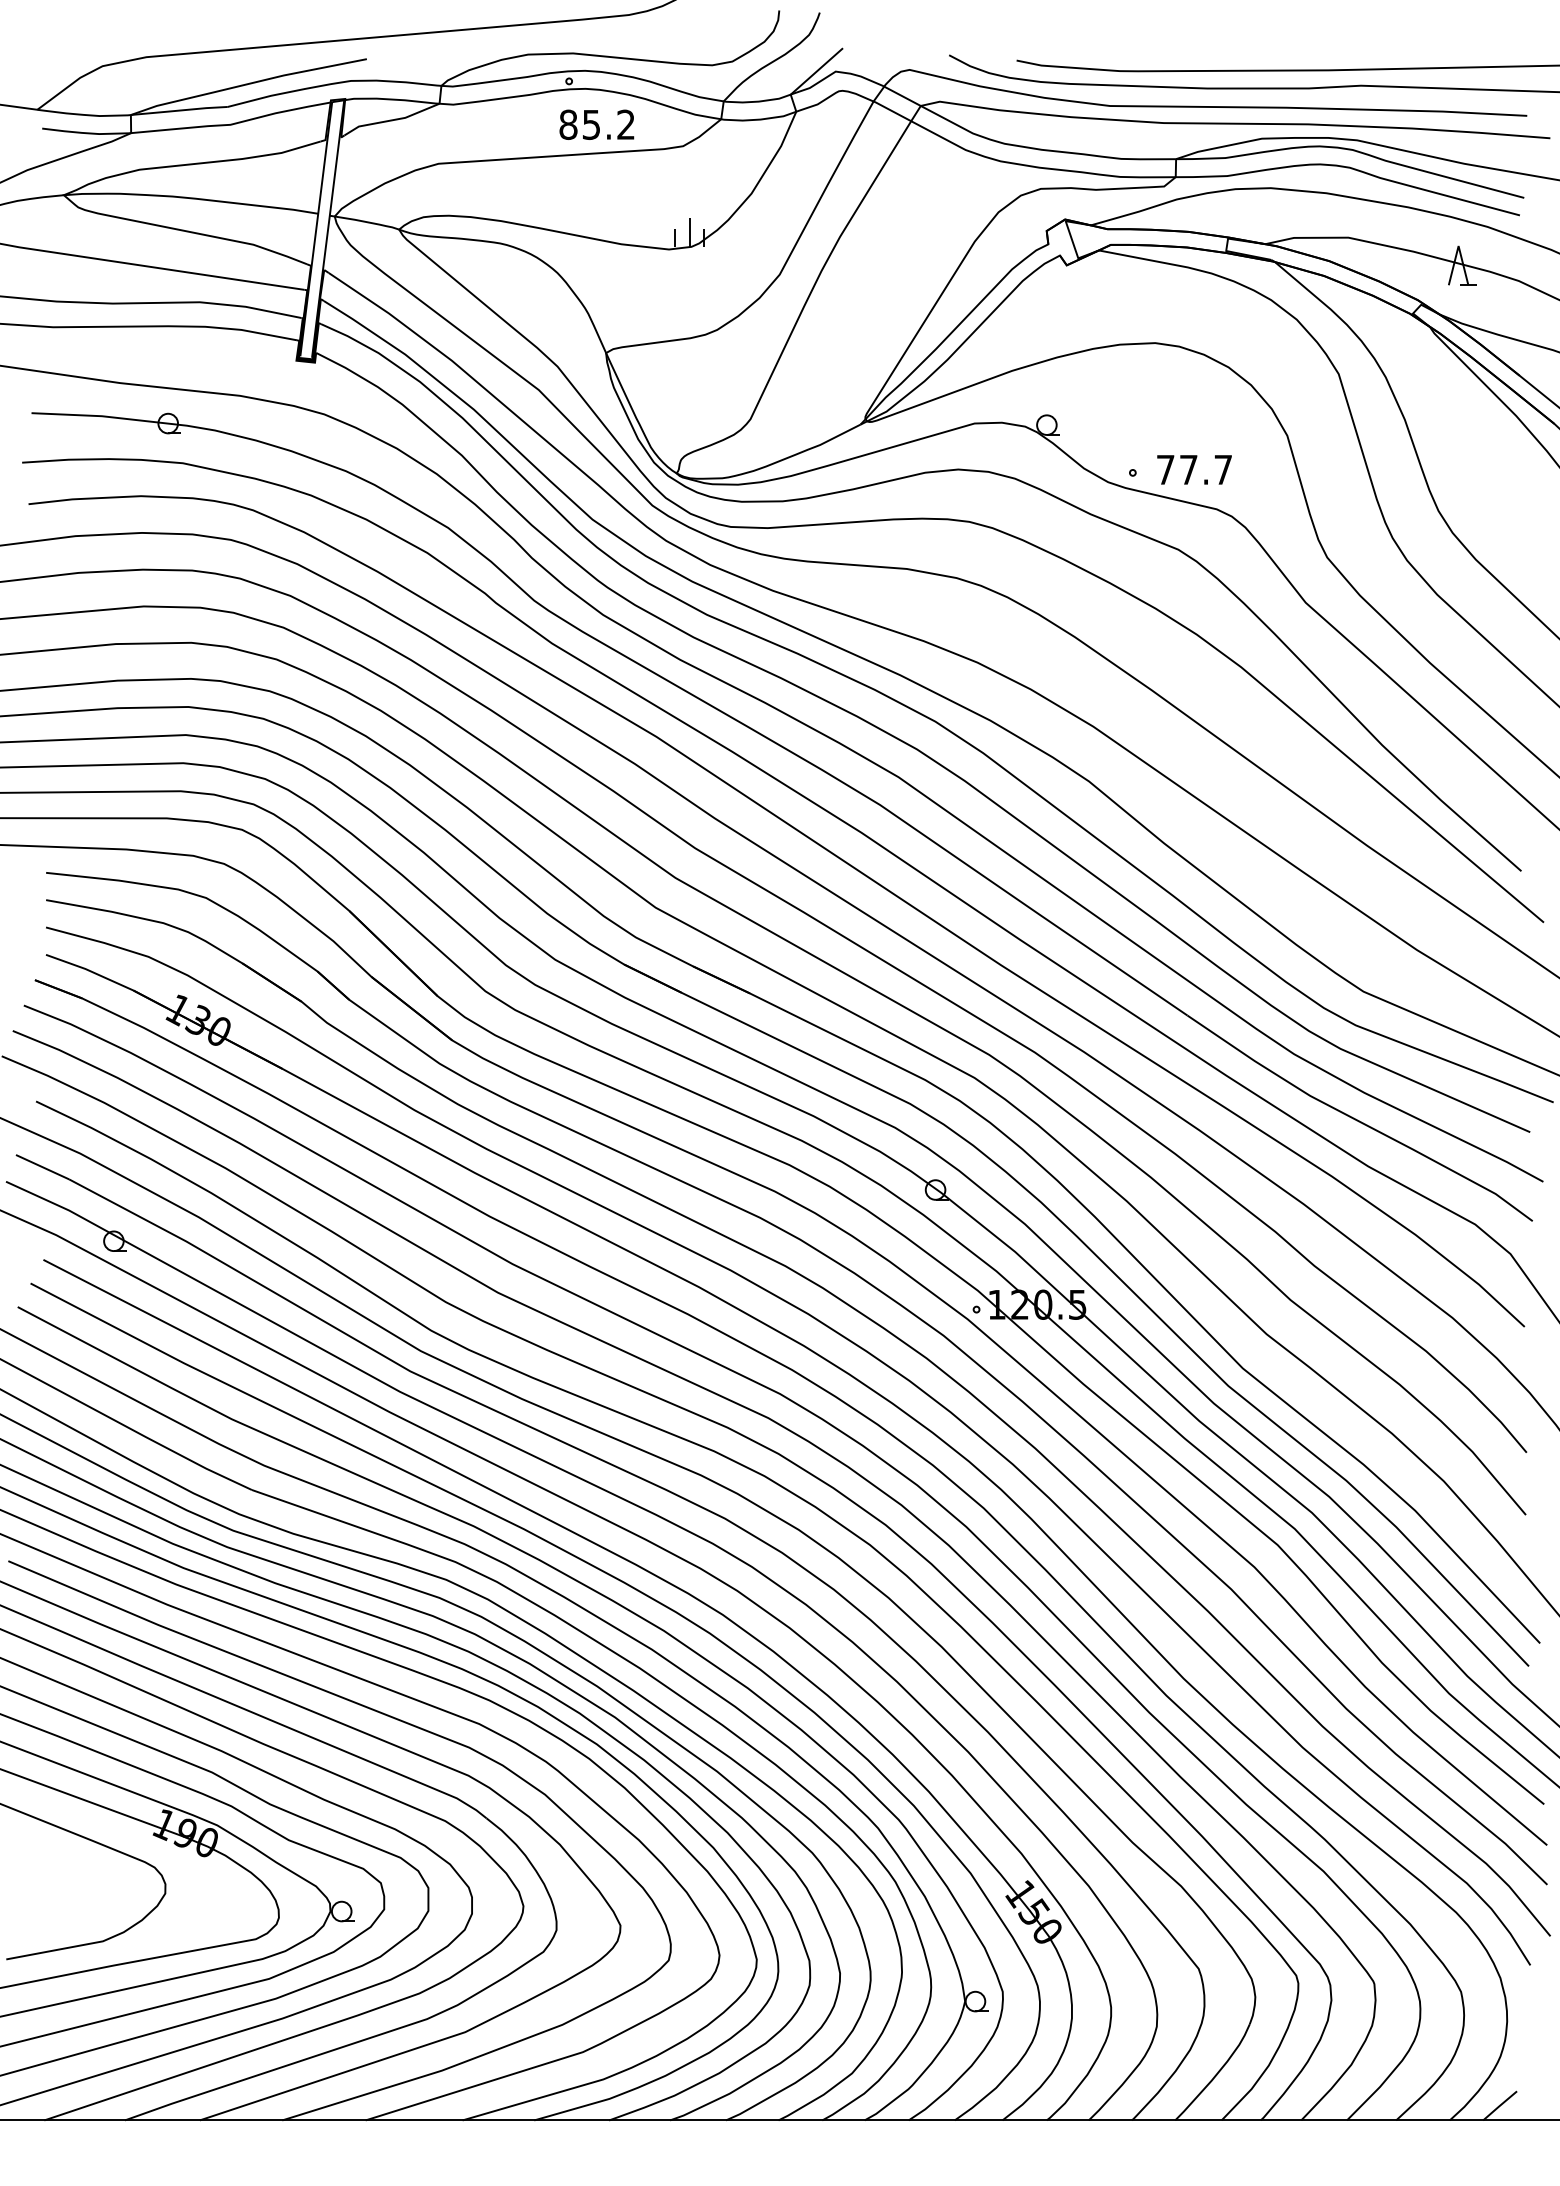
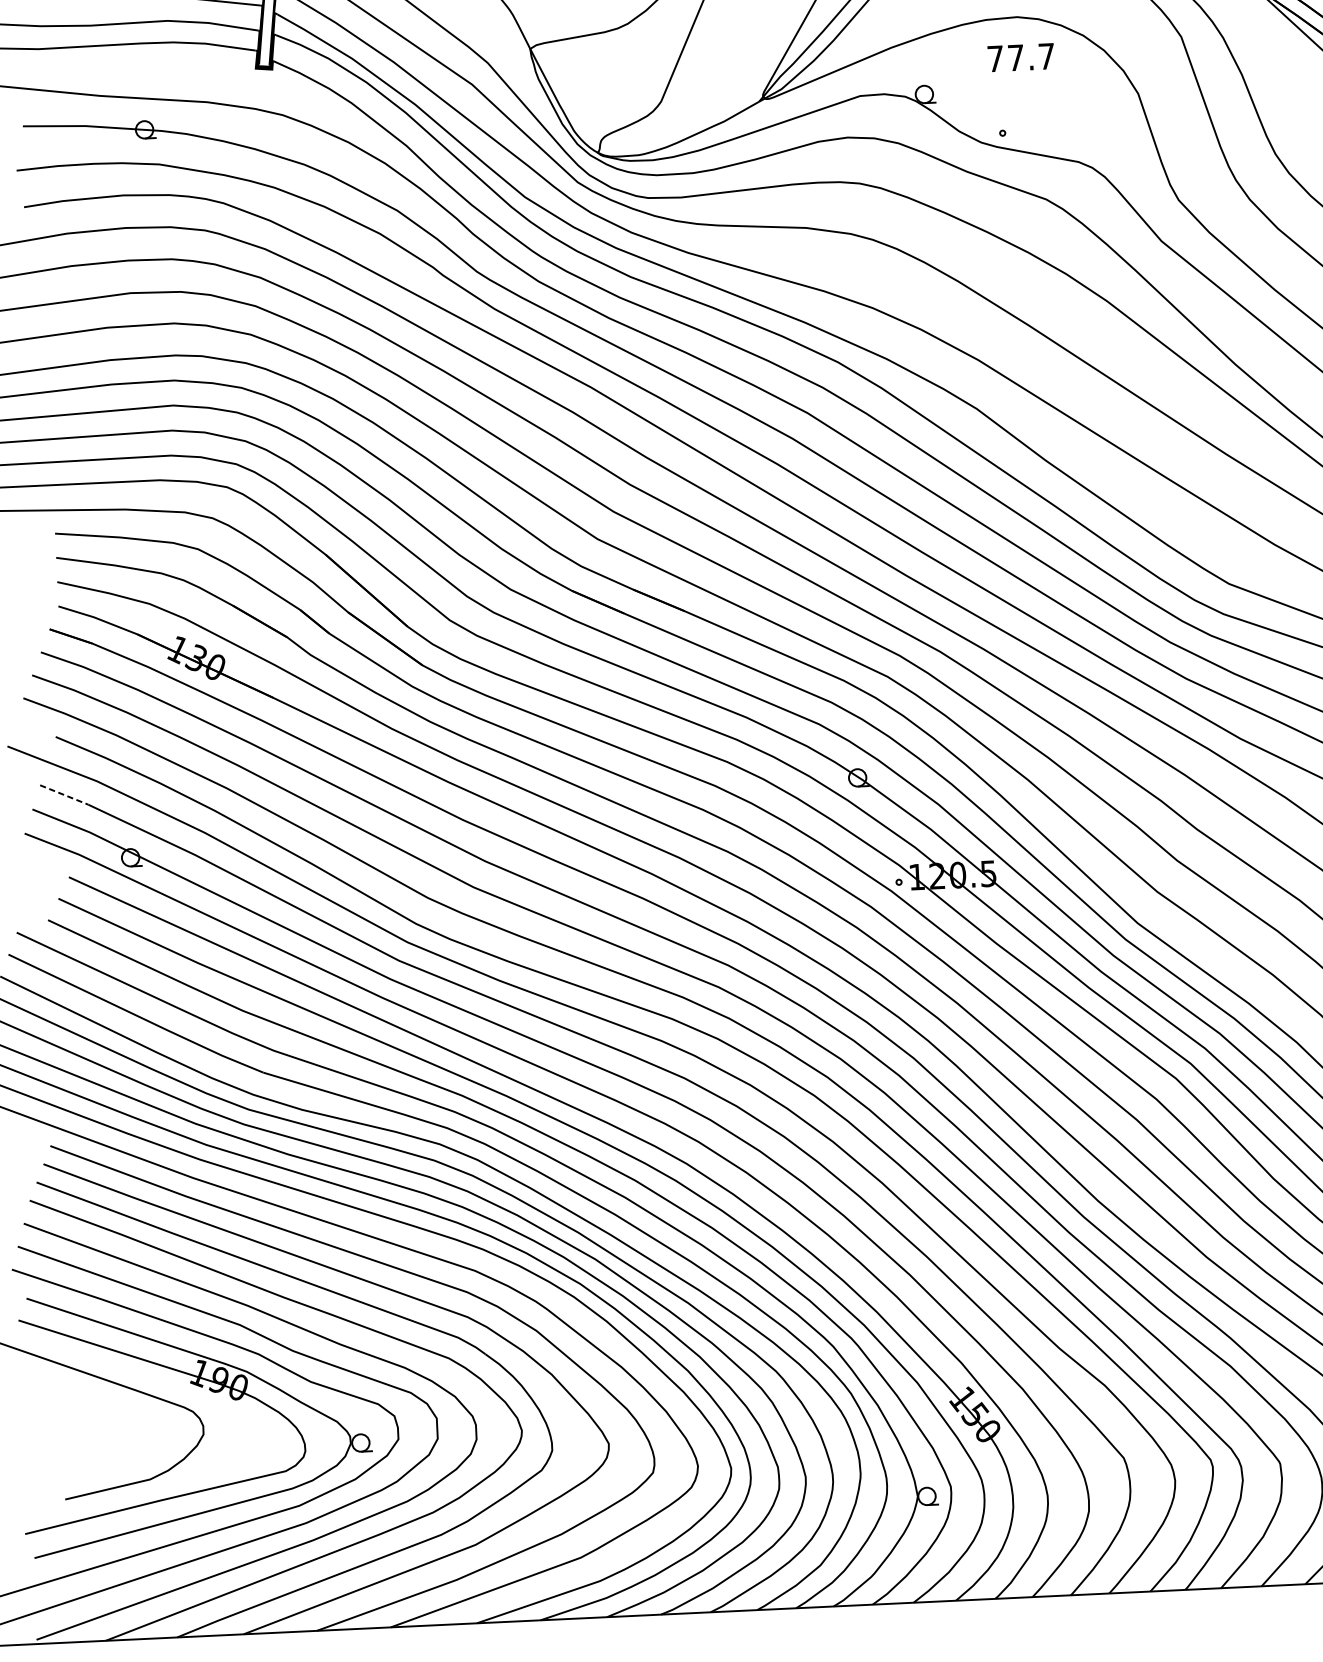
text: (1194, 469) -> (1021, 57), moved
line: (43, 1167) -> (65, 795), solid -> dashed

